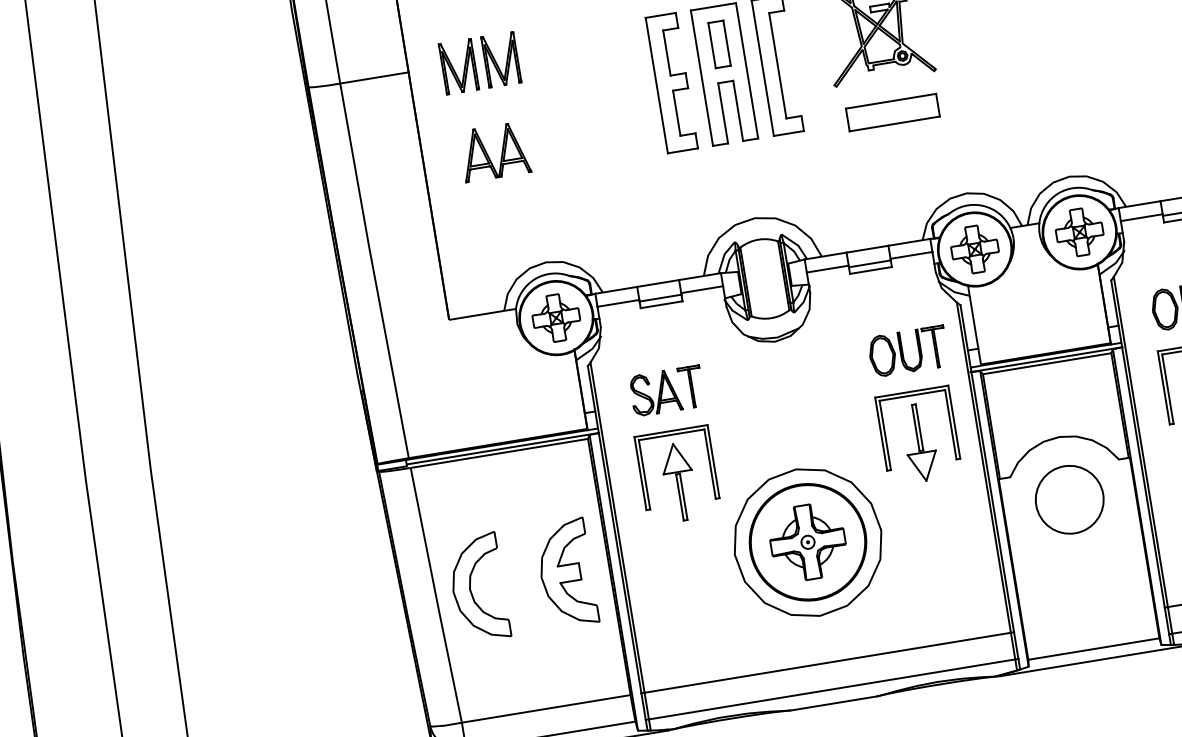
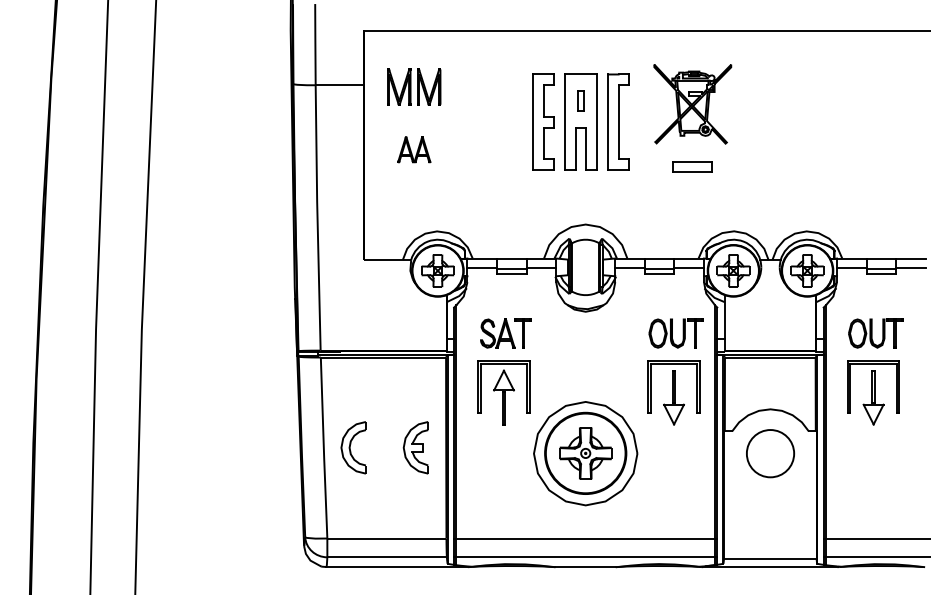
part: (718, 43) -> (580, 100), size x0.6
part: (892, 111) -> (692, 166), size x0.6
part: (495, 151) -> (414, 149), size x0.7
part: (565, 573) -> (415, 447), size x0.7
part: (477, 587) -> (353, 447), size x0.7

